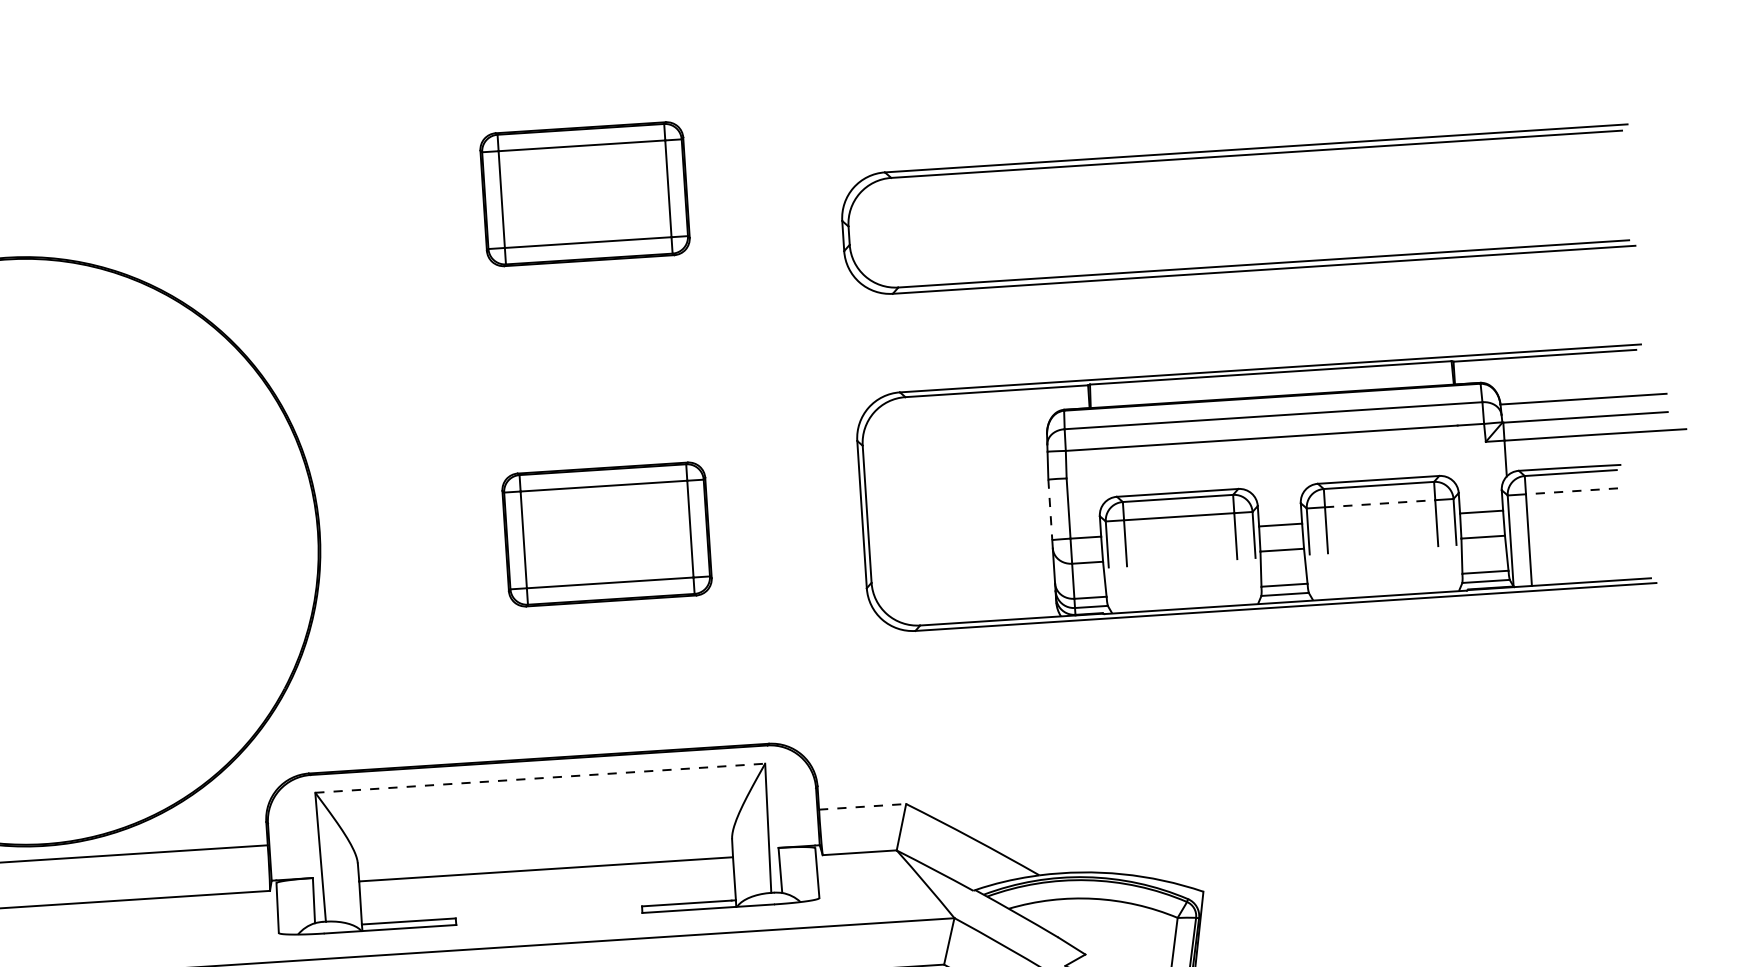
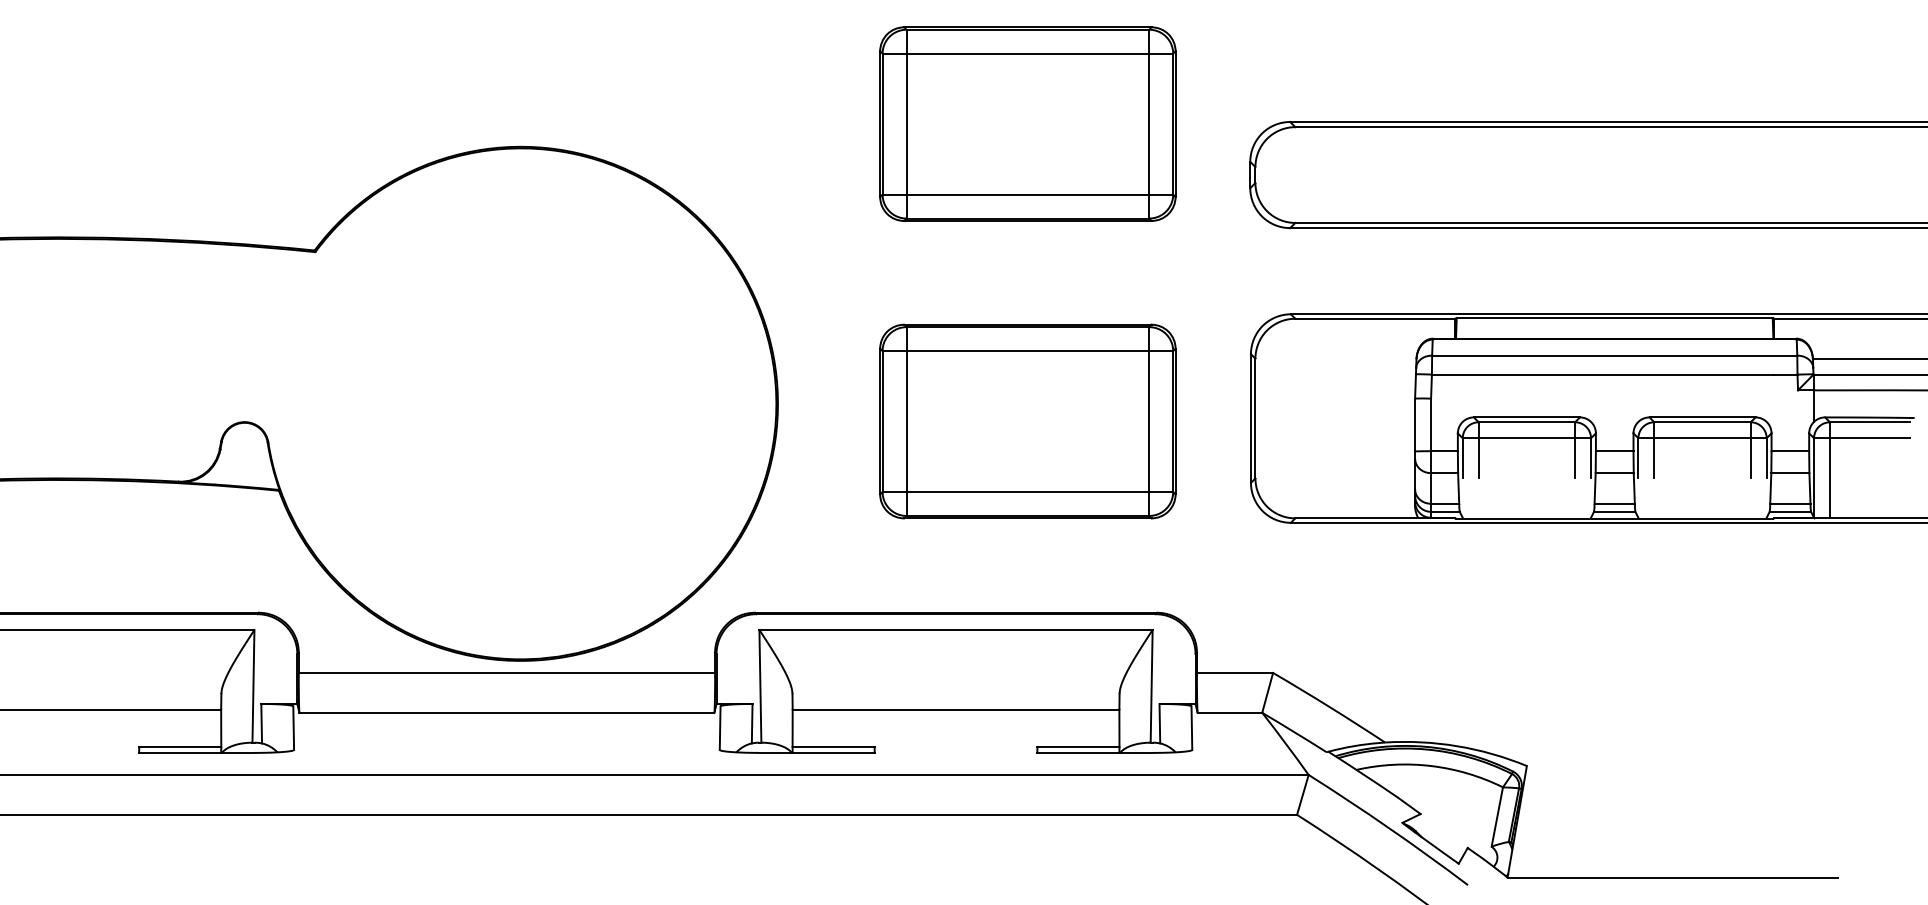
part: (584, 193) -> (1027, 123), size x1.67
line: (1571, 491) -> (1869, 438), dashed -> solid
line: (1381, 503) -> (1703, 438), dashed -> solid
line: (1050, 510) -> (1415, 425), dashed -> solid
part: (606, 534) -> (1027, 421), size x1.67
line: (540, 777) -> (956, 629), dashed -> solid
line: (863, 806) -> (1235, 672), dashed -> solid

